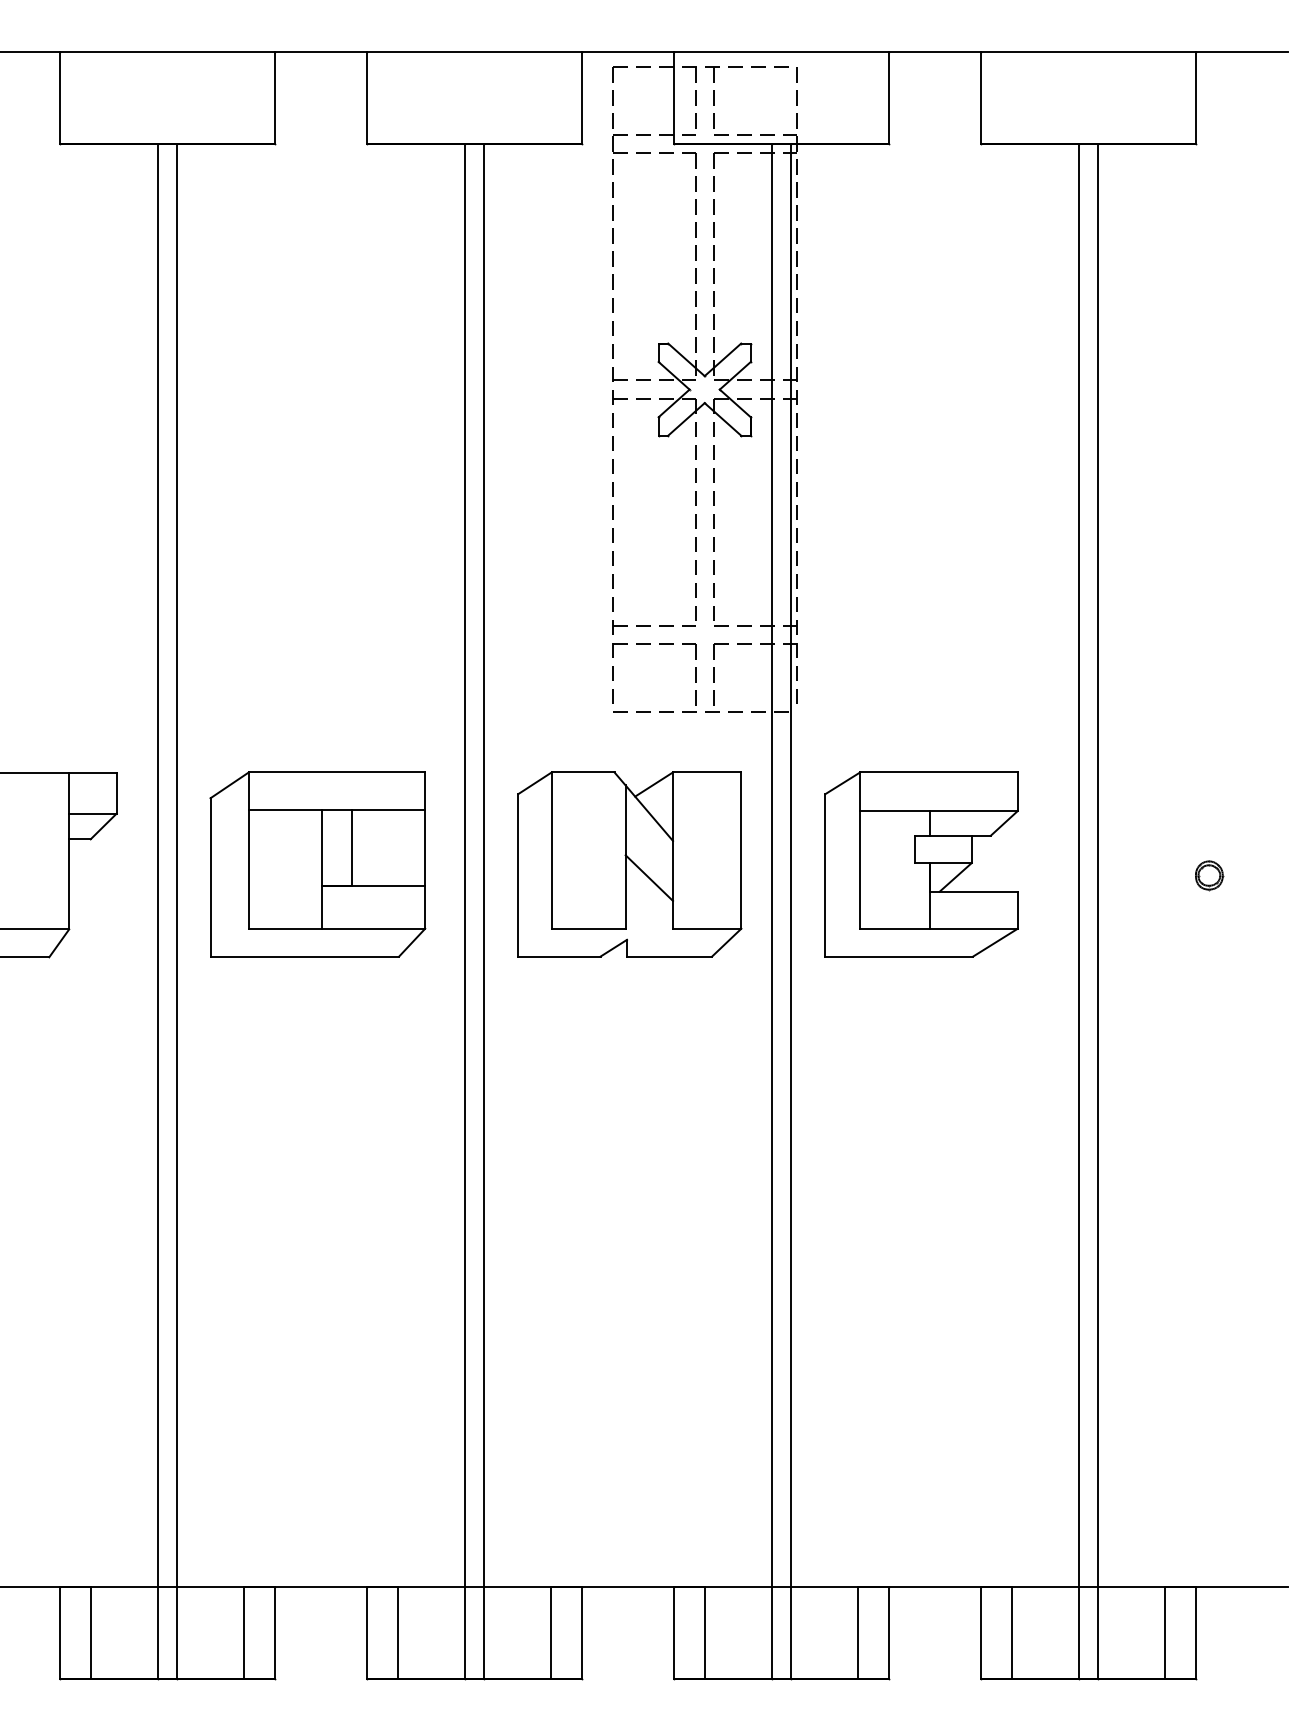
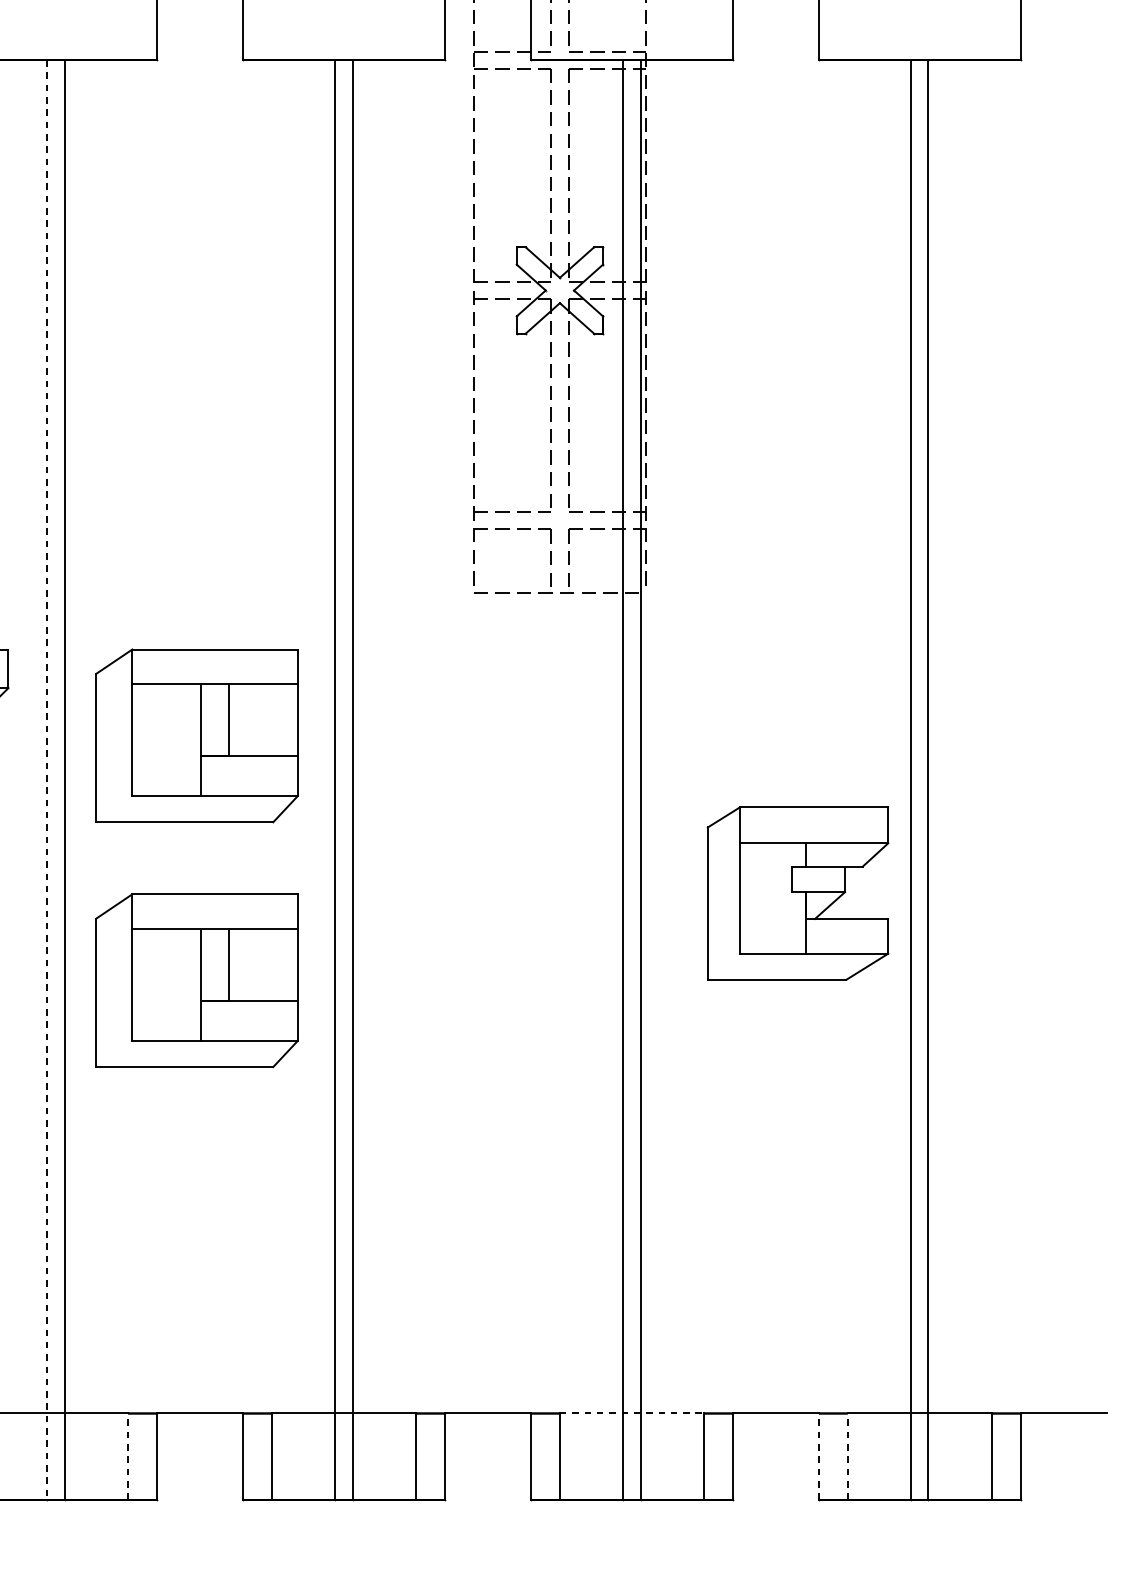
part: (629, 864) -> (489, 735), removed
part: (921, 864) -> (797, 893), moved
part: (1209, 875) -> (1033, 746), removed
line: (158, 911) -> (47, 779), solid -> dashed
part: (317, 1125) -> (196, 980), added
line: (781, 1586) -> (631, 1413), solid -> dashed
line: (244, 1632) -> (128, 1456), solid -> dashed
line: (981, 1632) -> (819, 1456), solid -> dashed
line: (1011, 1632) -> (847, 1456), solid -> dashed

